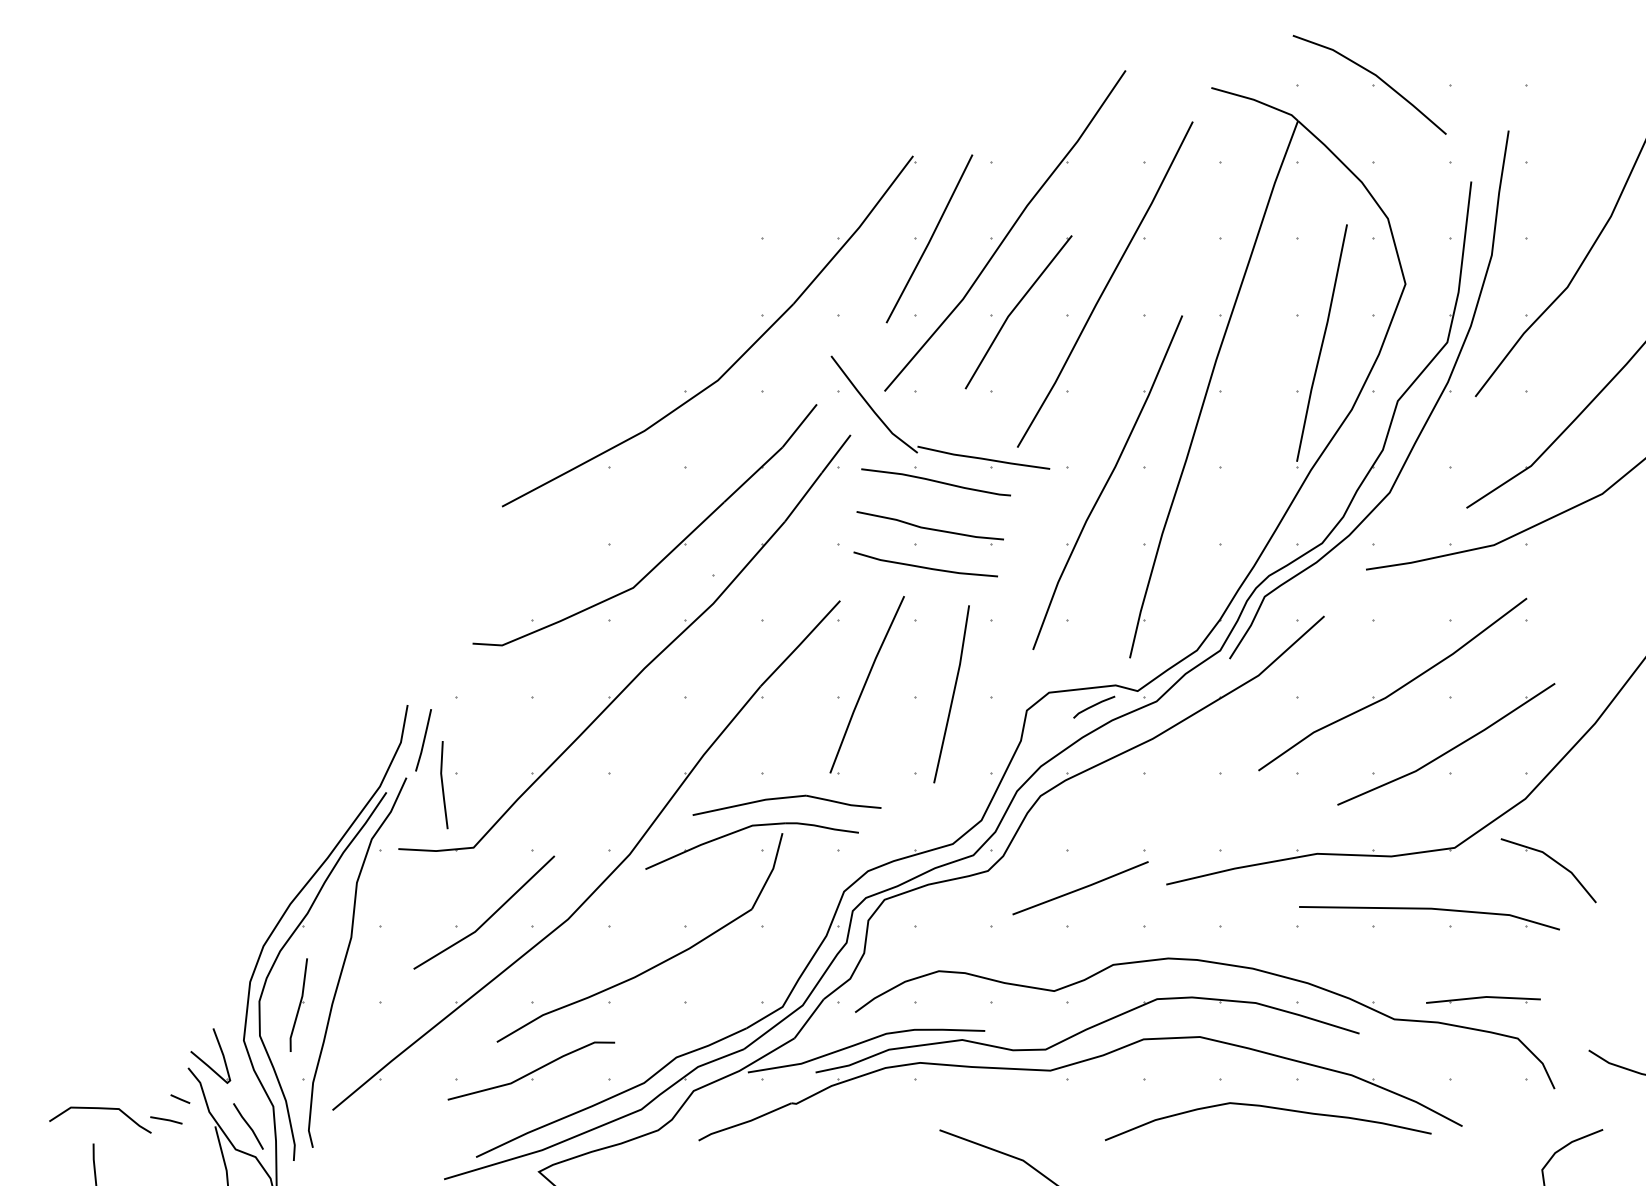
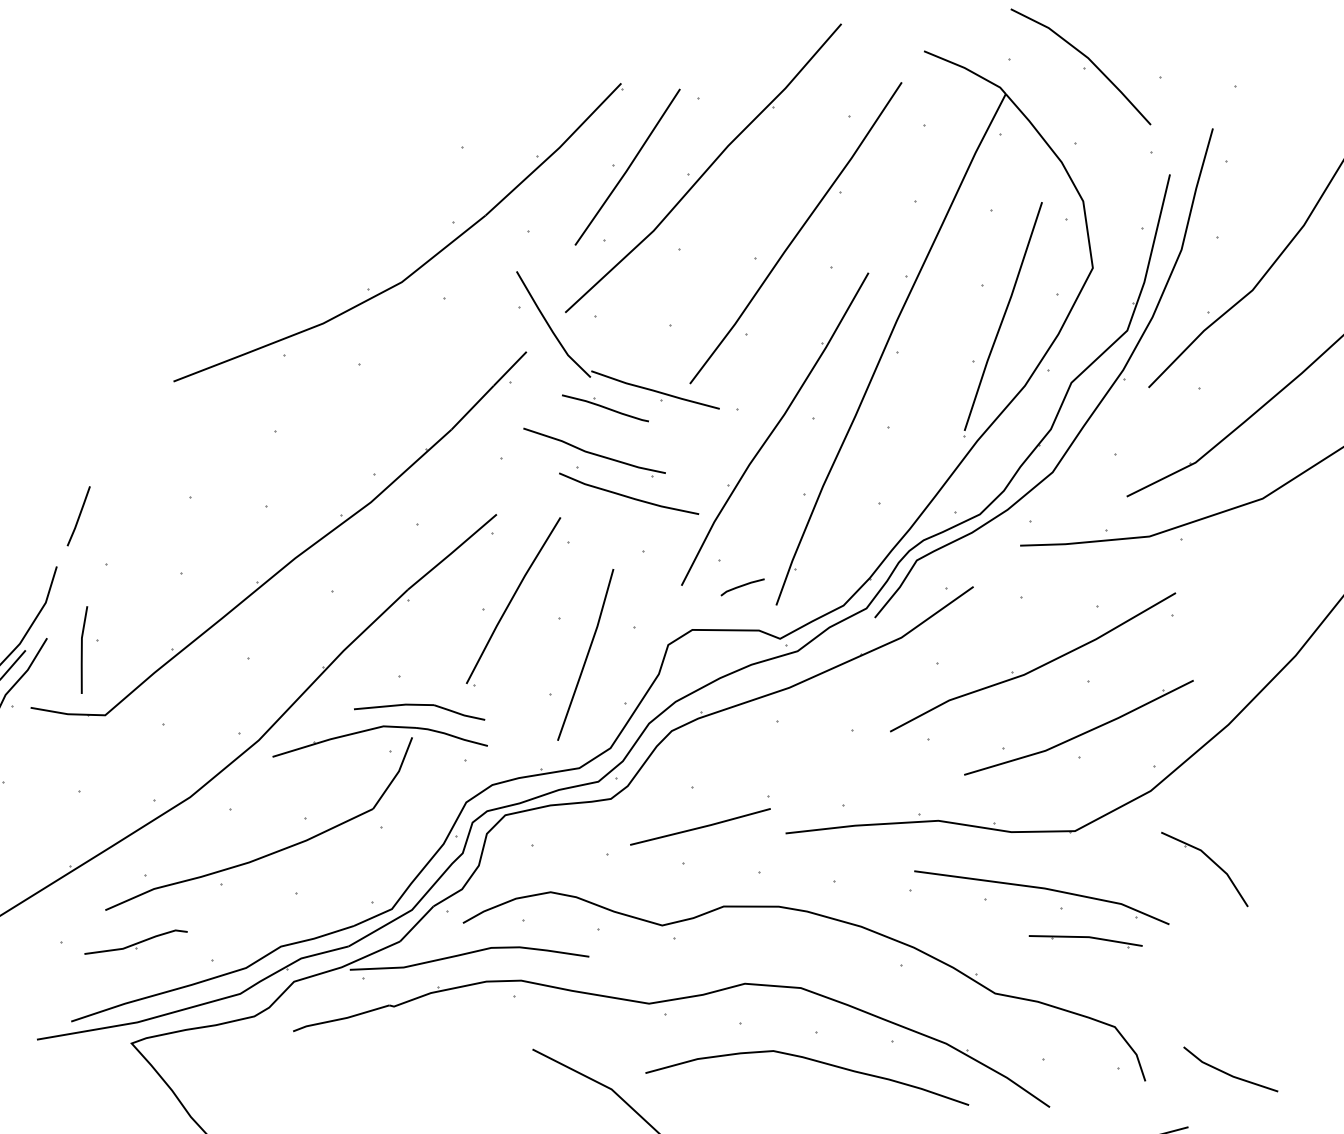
part: (1018, 312) -> (706, 250), removed
part: (935, 481) -> (604, 407), size x0.6
part: (670, 551) -> (334, 445), removed
curve: (924, 566) -> (627, 495), moved
line: (952, 694) -> (586, 655), moved
line: (1094, 706) -> (743, 586), moved
line: (423, 740) -> (78, 516), moved
part: (786, 804) -> (419, 709), size x0.7
part: (1555, 862) -> (1212, 862), moved
line: (489, 916) -> (112, 785), removed
part: (1483, 999) -> (1085, 939), moved
part: (1087, 1034) -> (690, 972), removed
part: (531, 1070) -> (136, 942), size x0.6
curve: (1269, 1108) -> (811, 1061), moved

